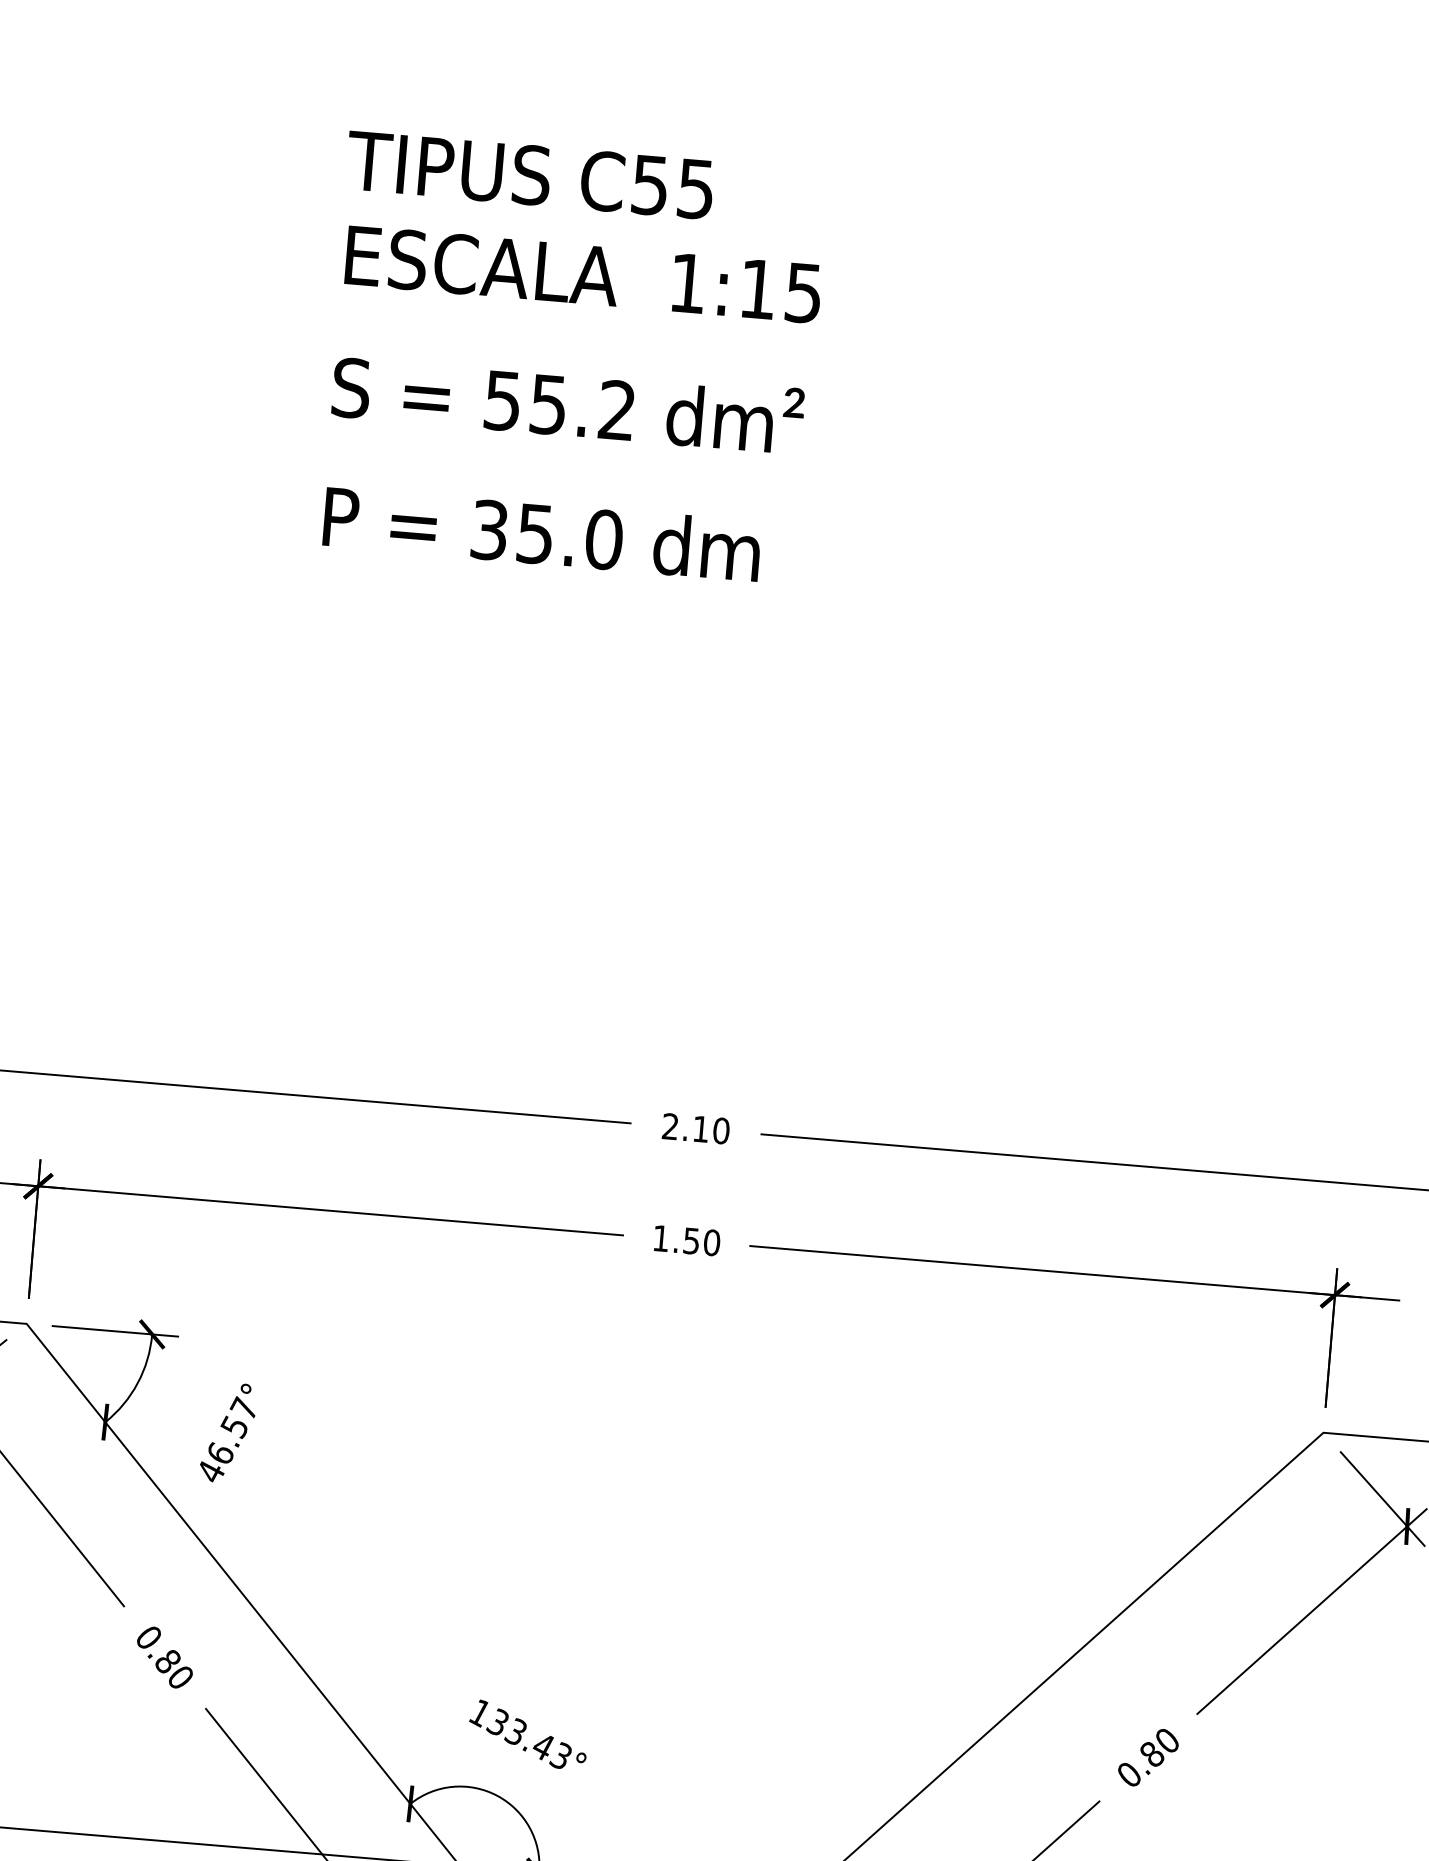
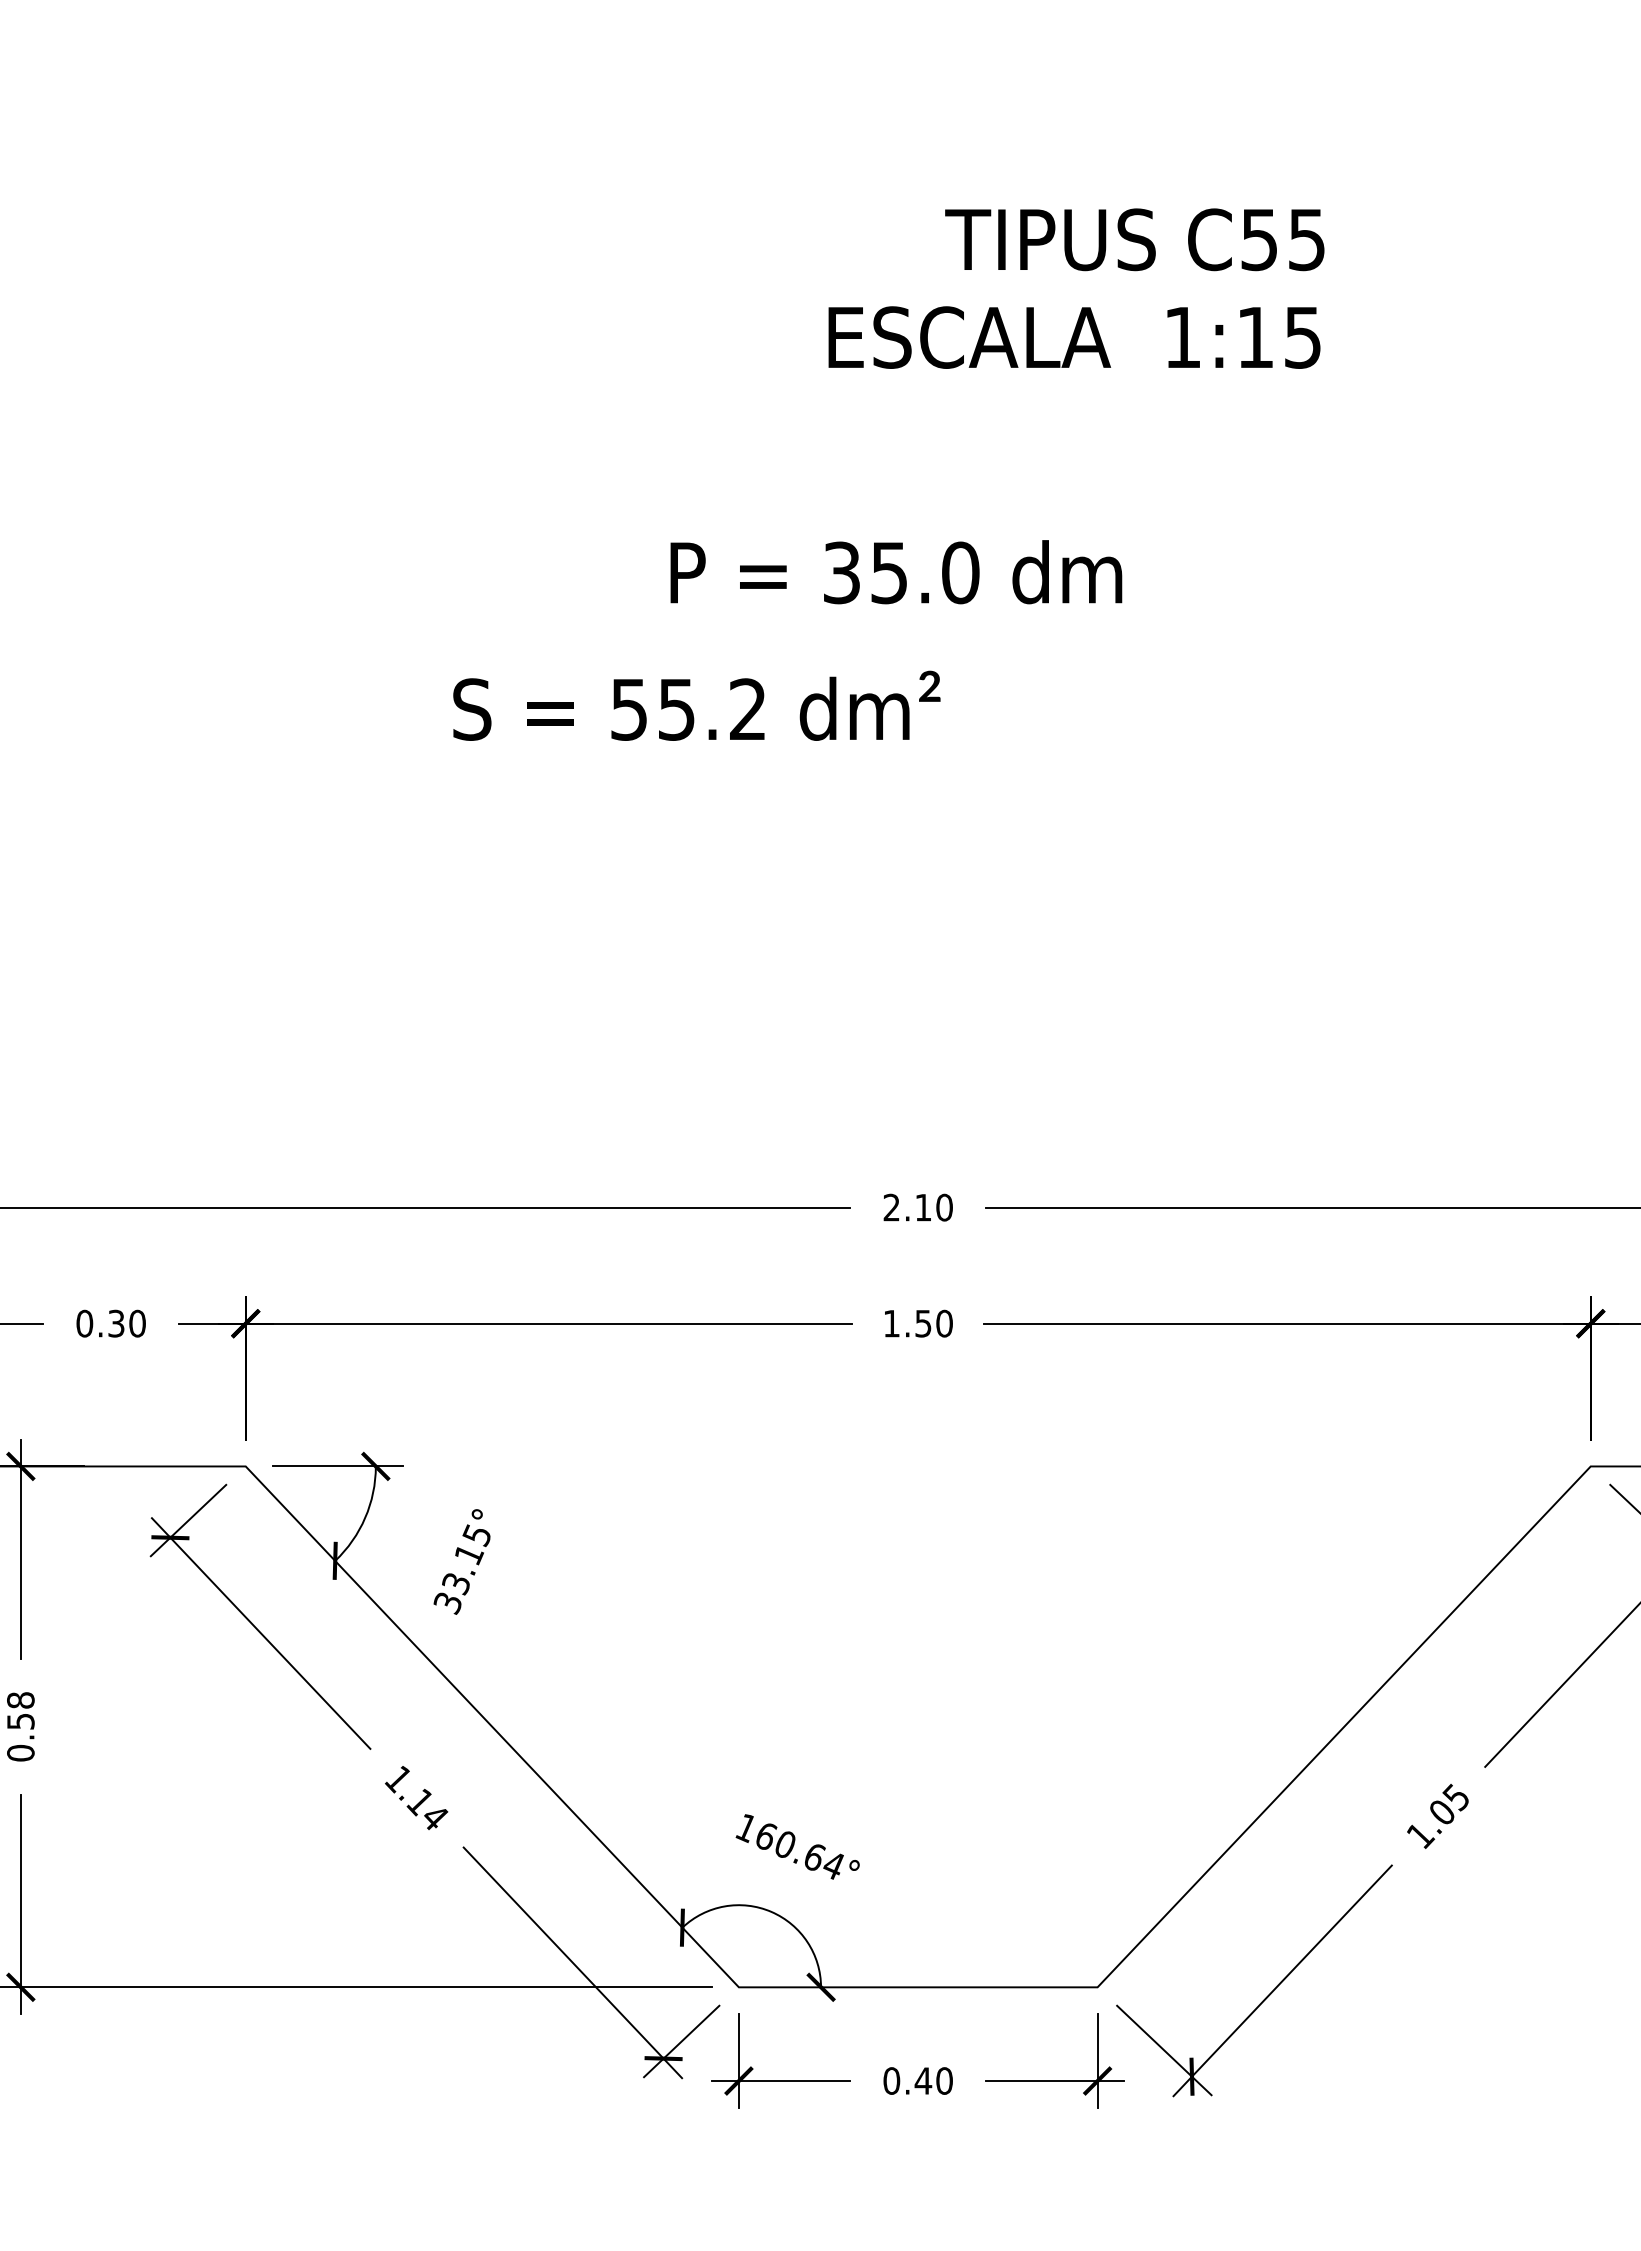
text: (529, 174) -> (1134, 239), moved
text: (583, 274) -> (1074, 337), moved
text: (567, 402) -> (696, 705), moved
text: (542, 534) -> (896, 572), moved
text: (226, 1439) -> (461, 1568), 46.57° -> 33.15°
text: (164, 1657) -> (416, 1798), 0.80 -> 1.14
text: (528, 1738) -> (798, 1850), 133.43° -> 160.64°
text: (1147, 1757) -> (1437, 1816), 0.80 -> 1.05

